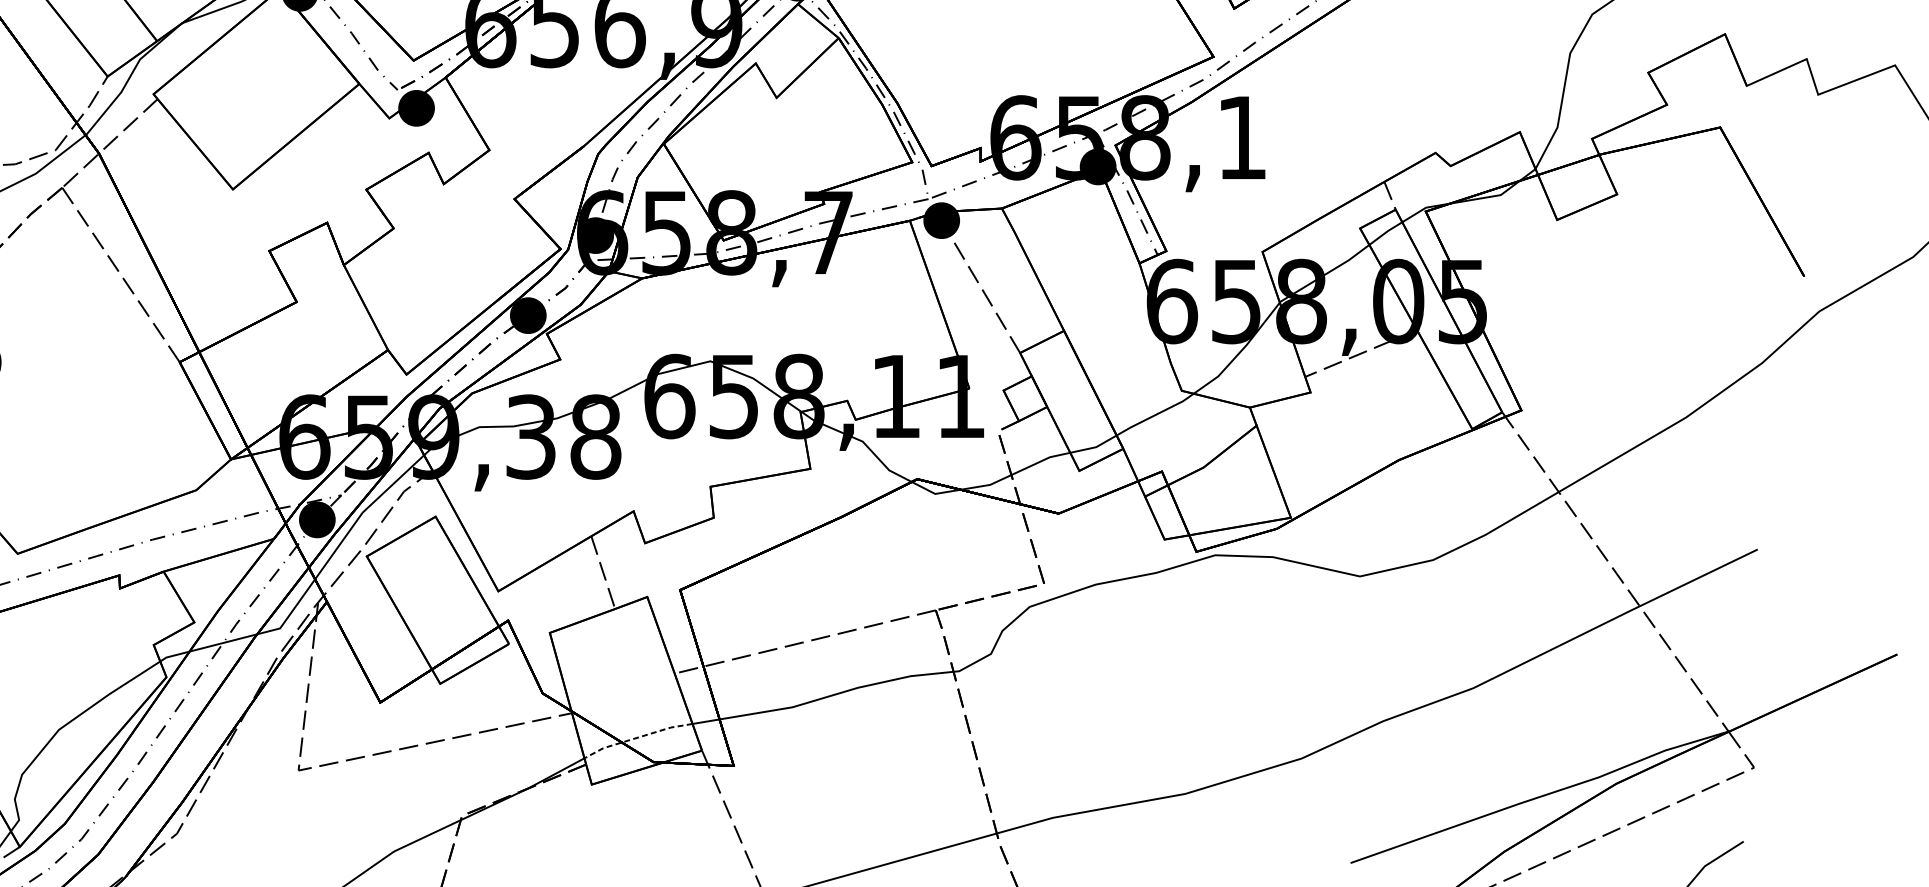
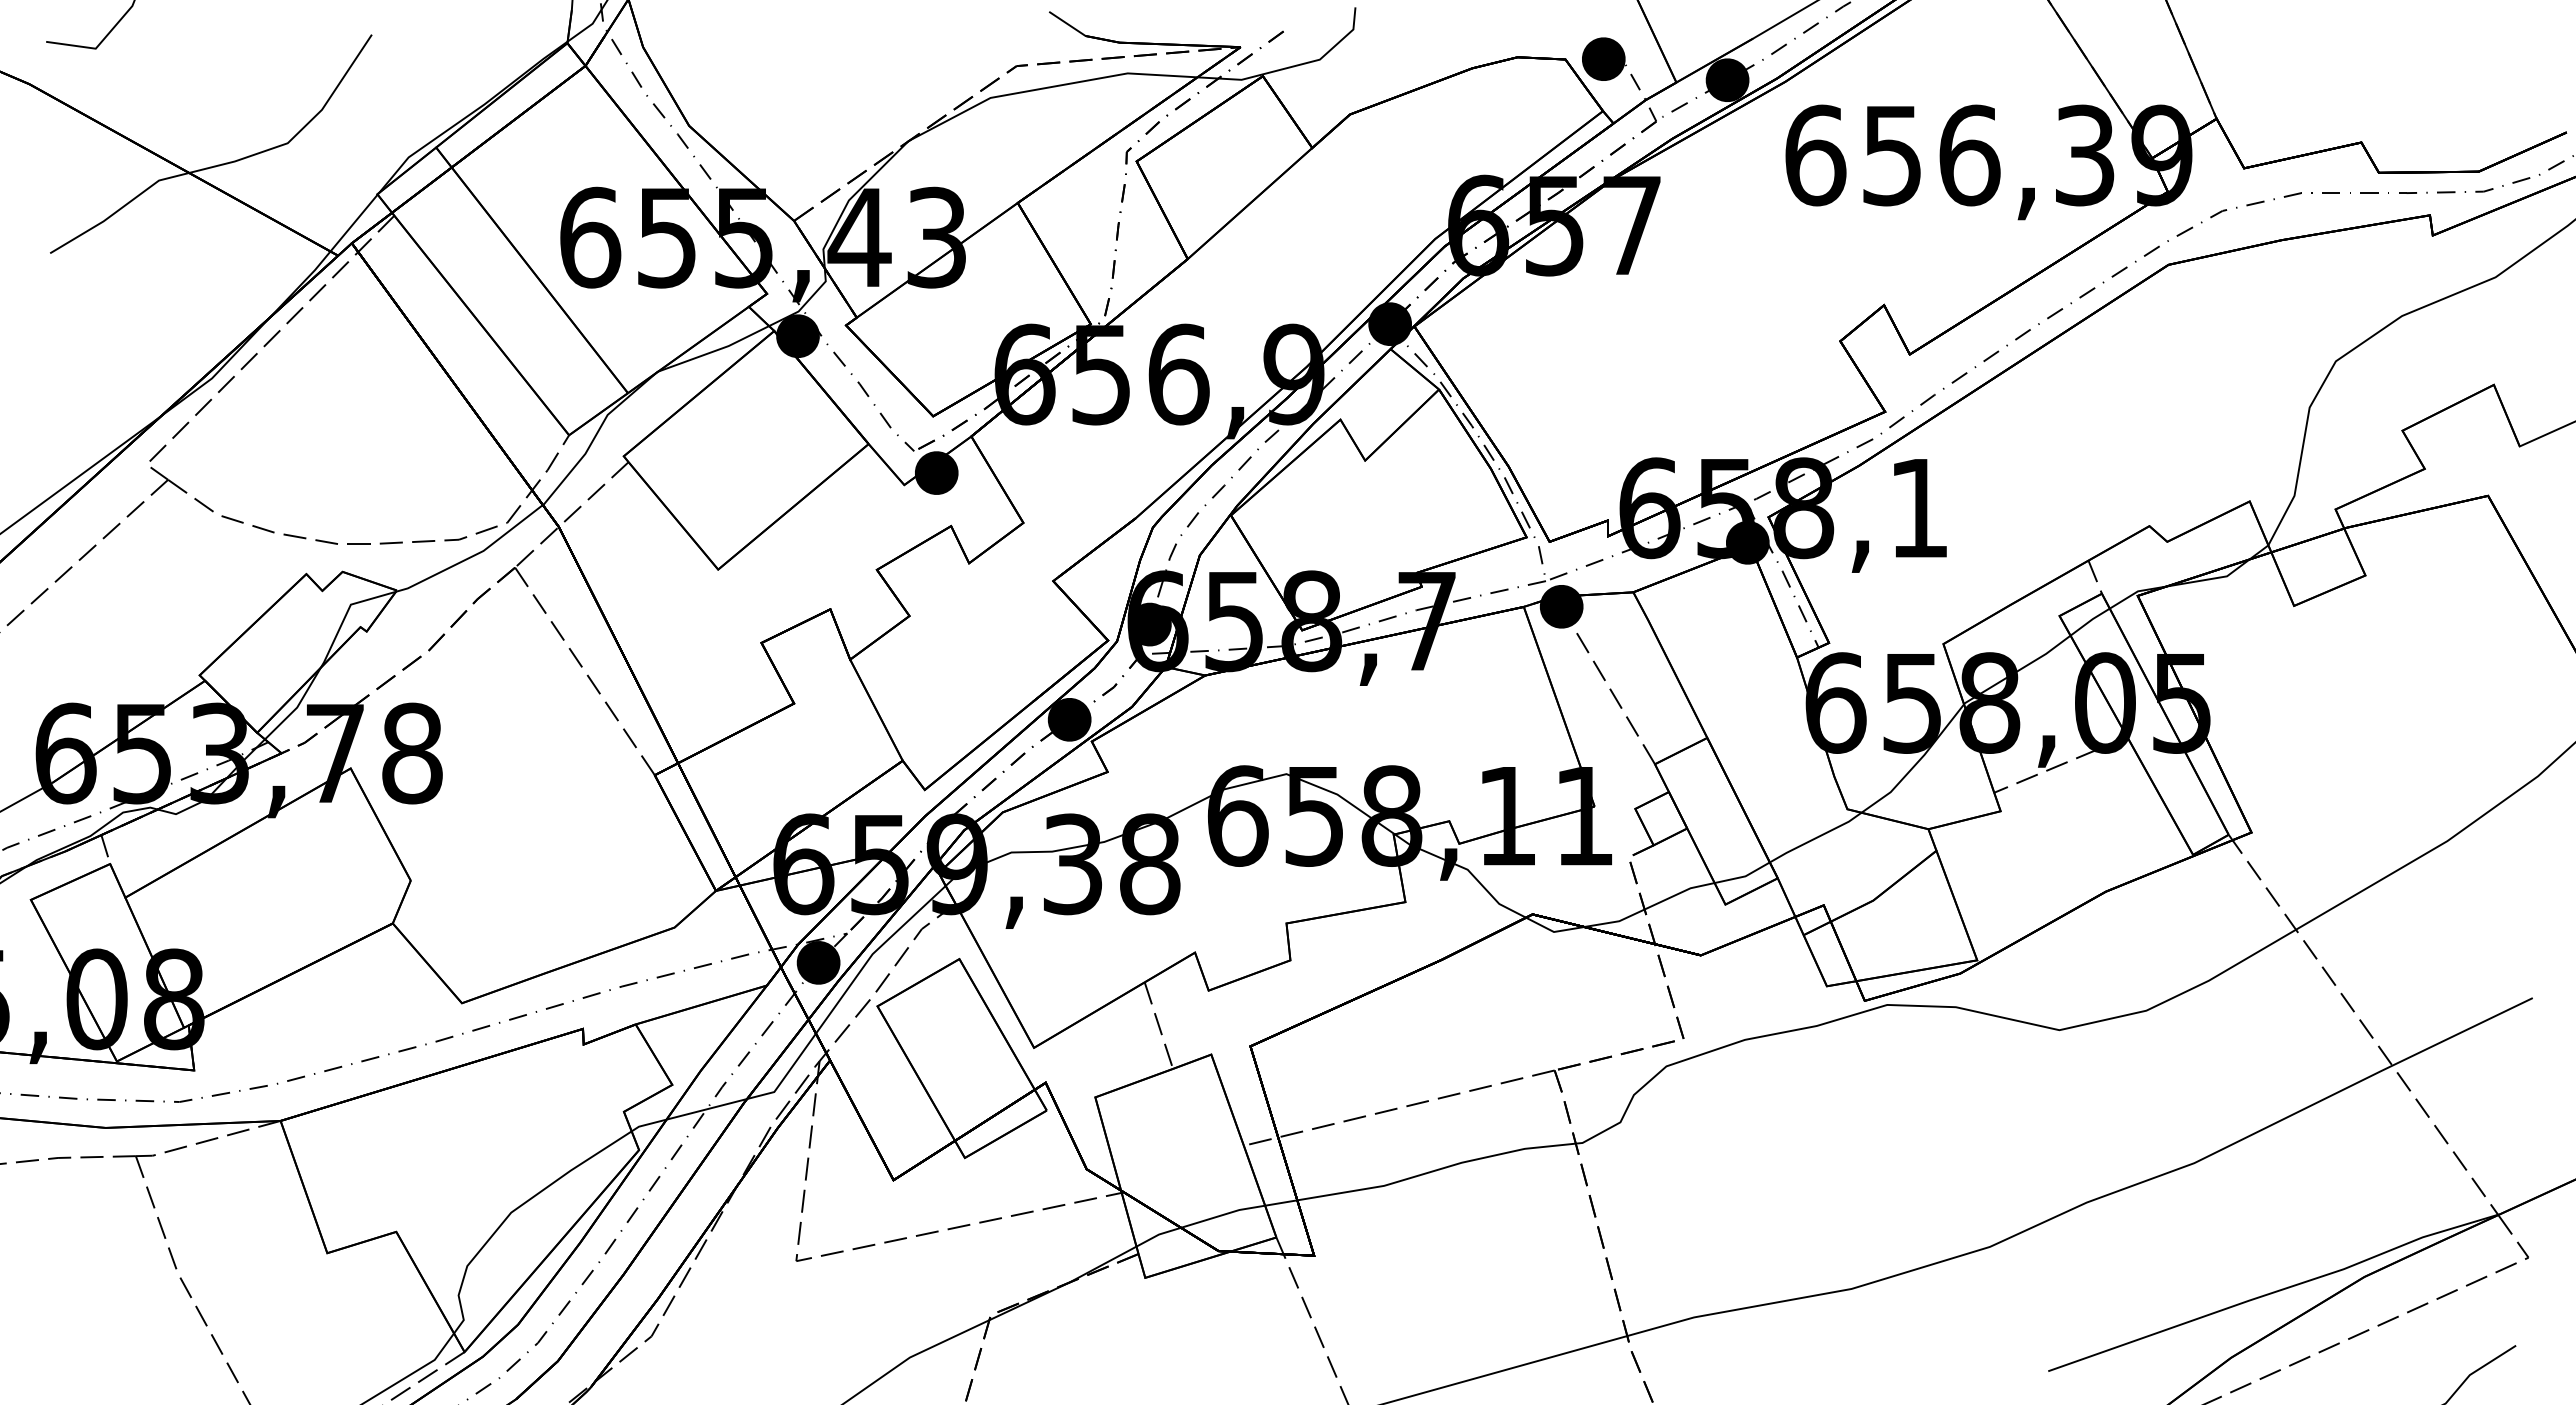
line: (637, 738) -> (1199, 1222), dashed -> solid

